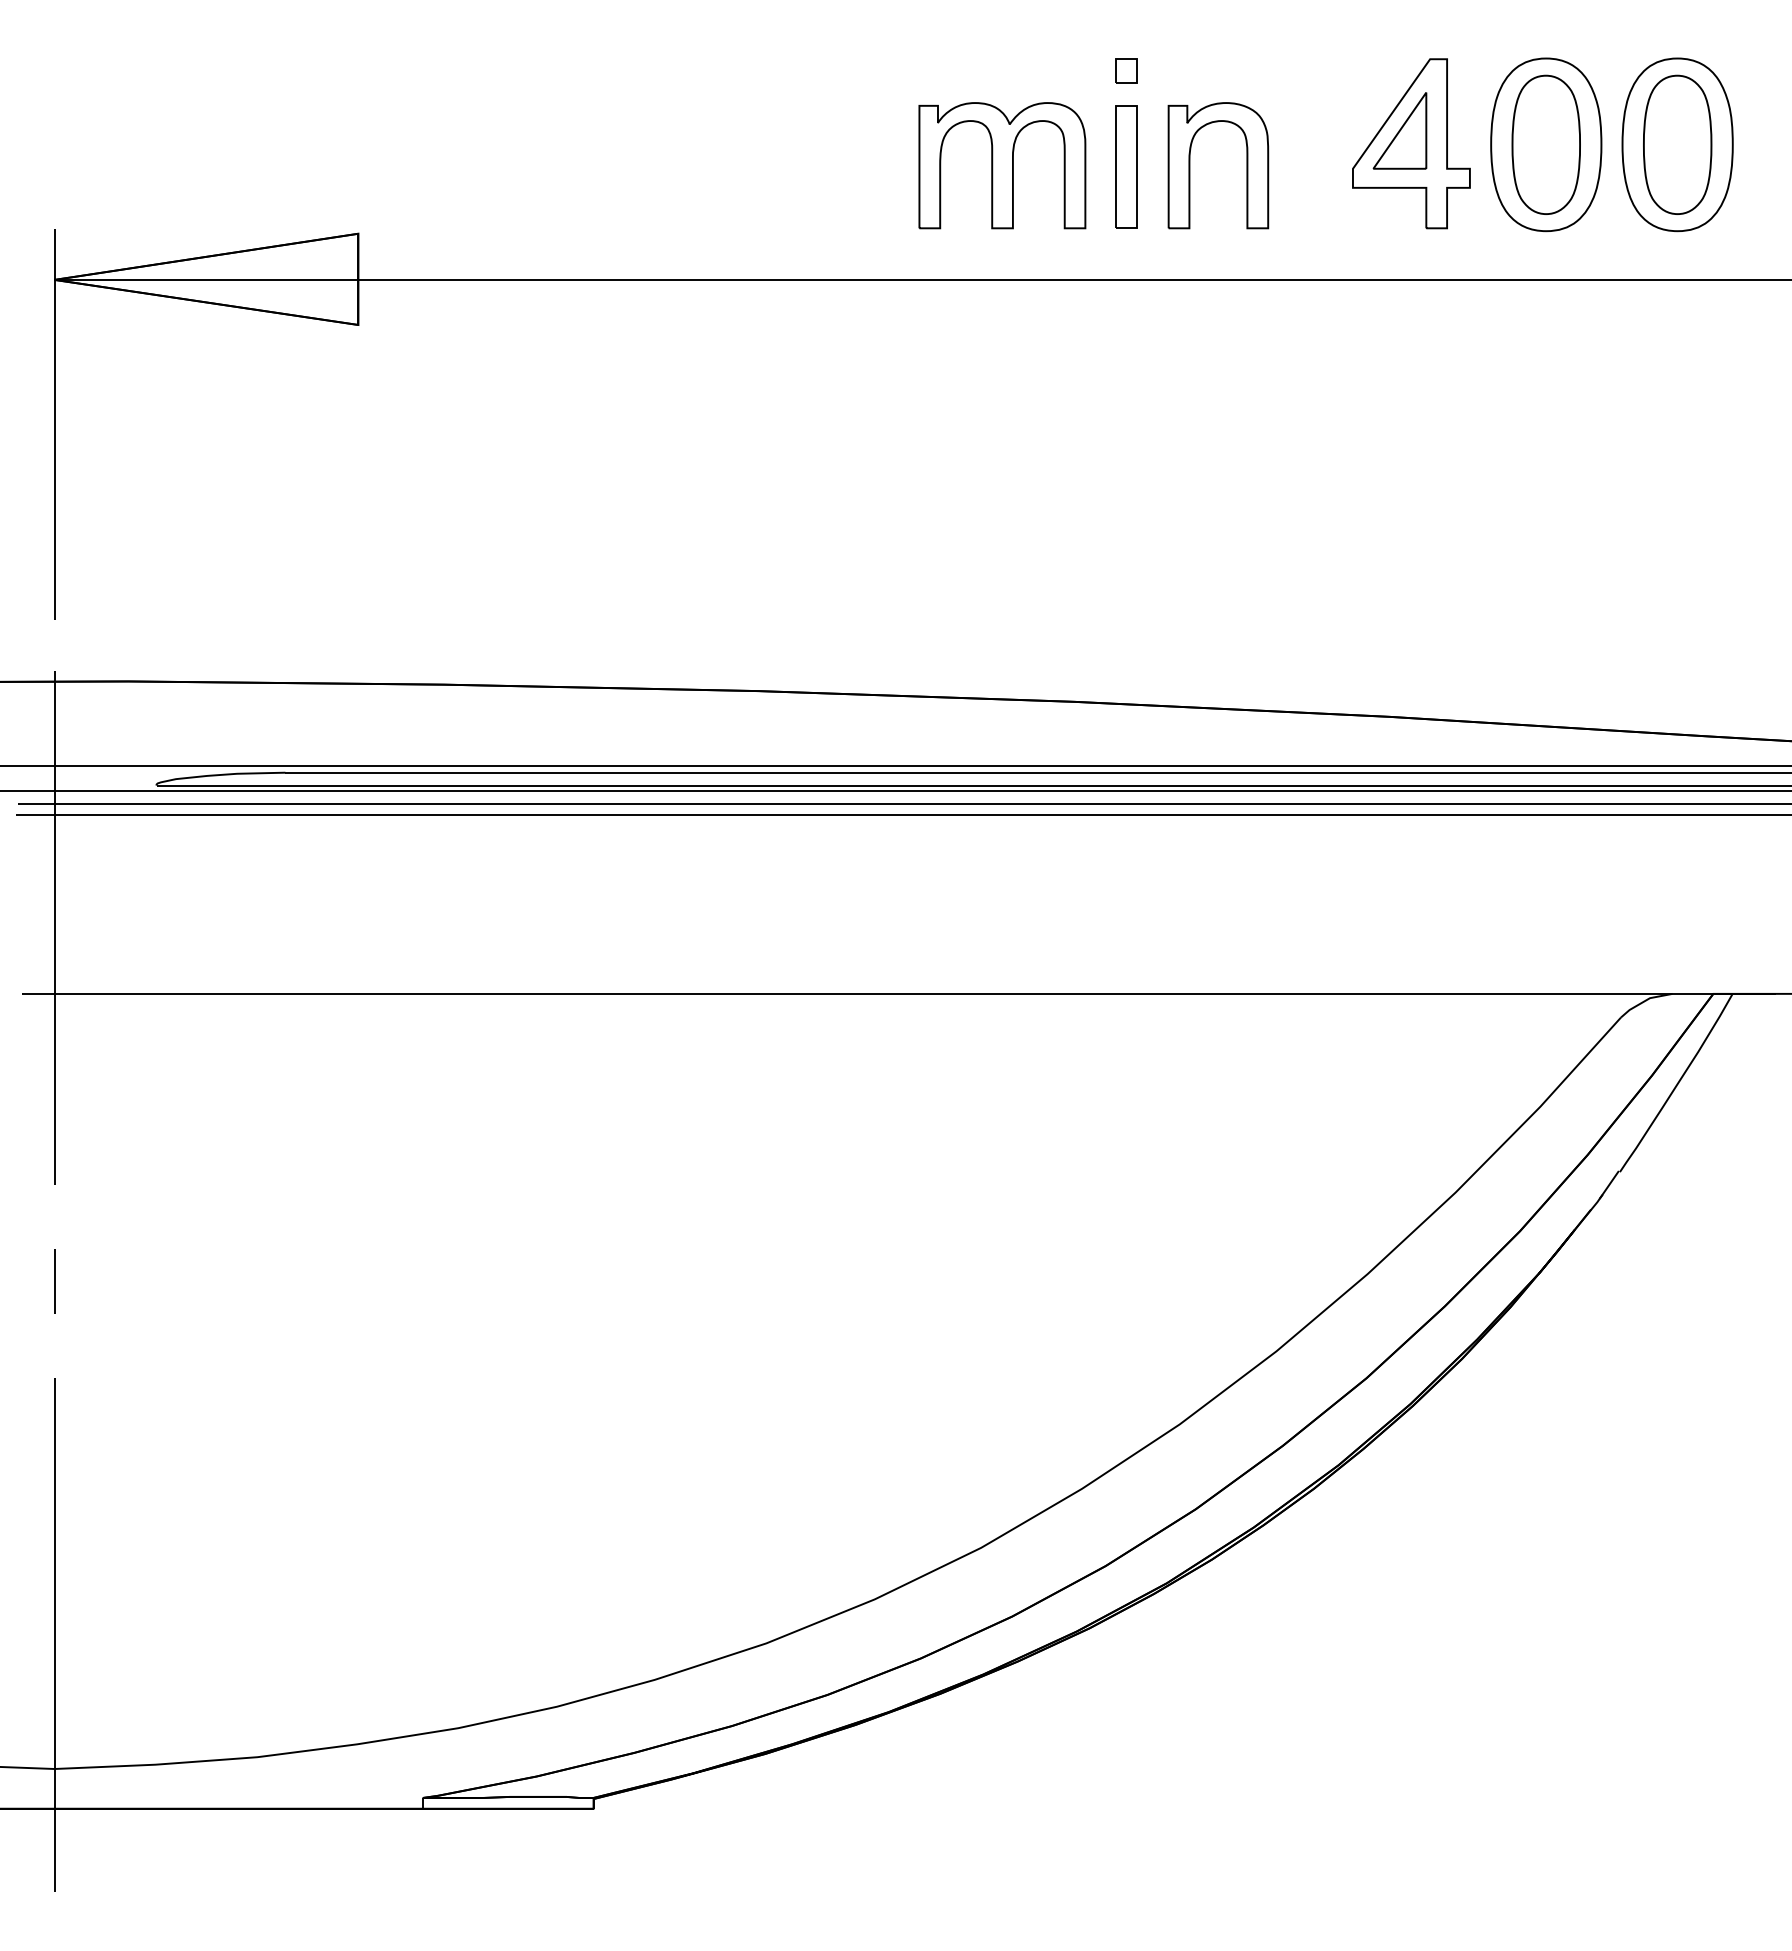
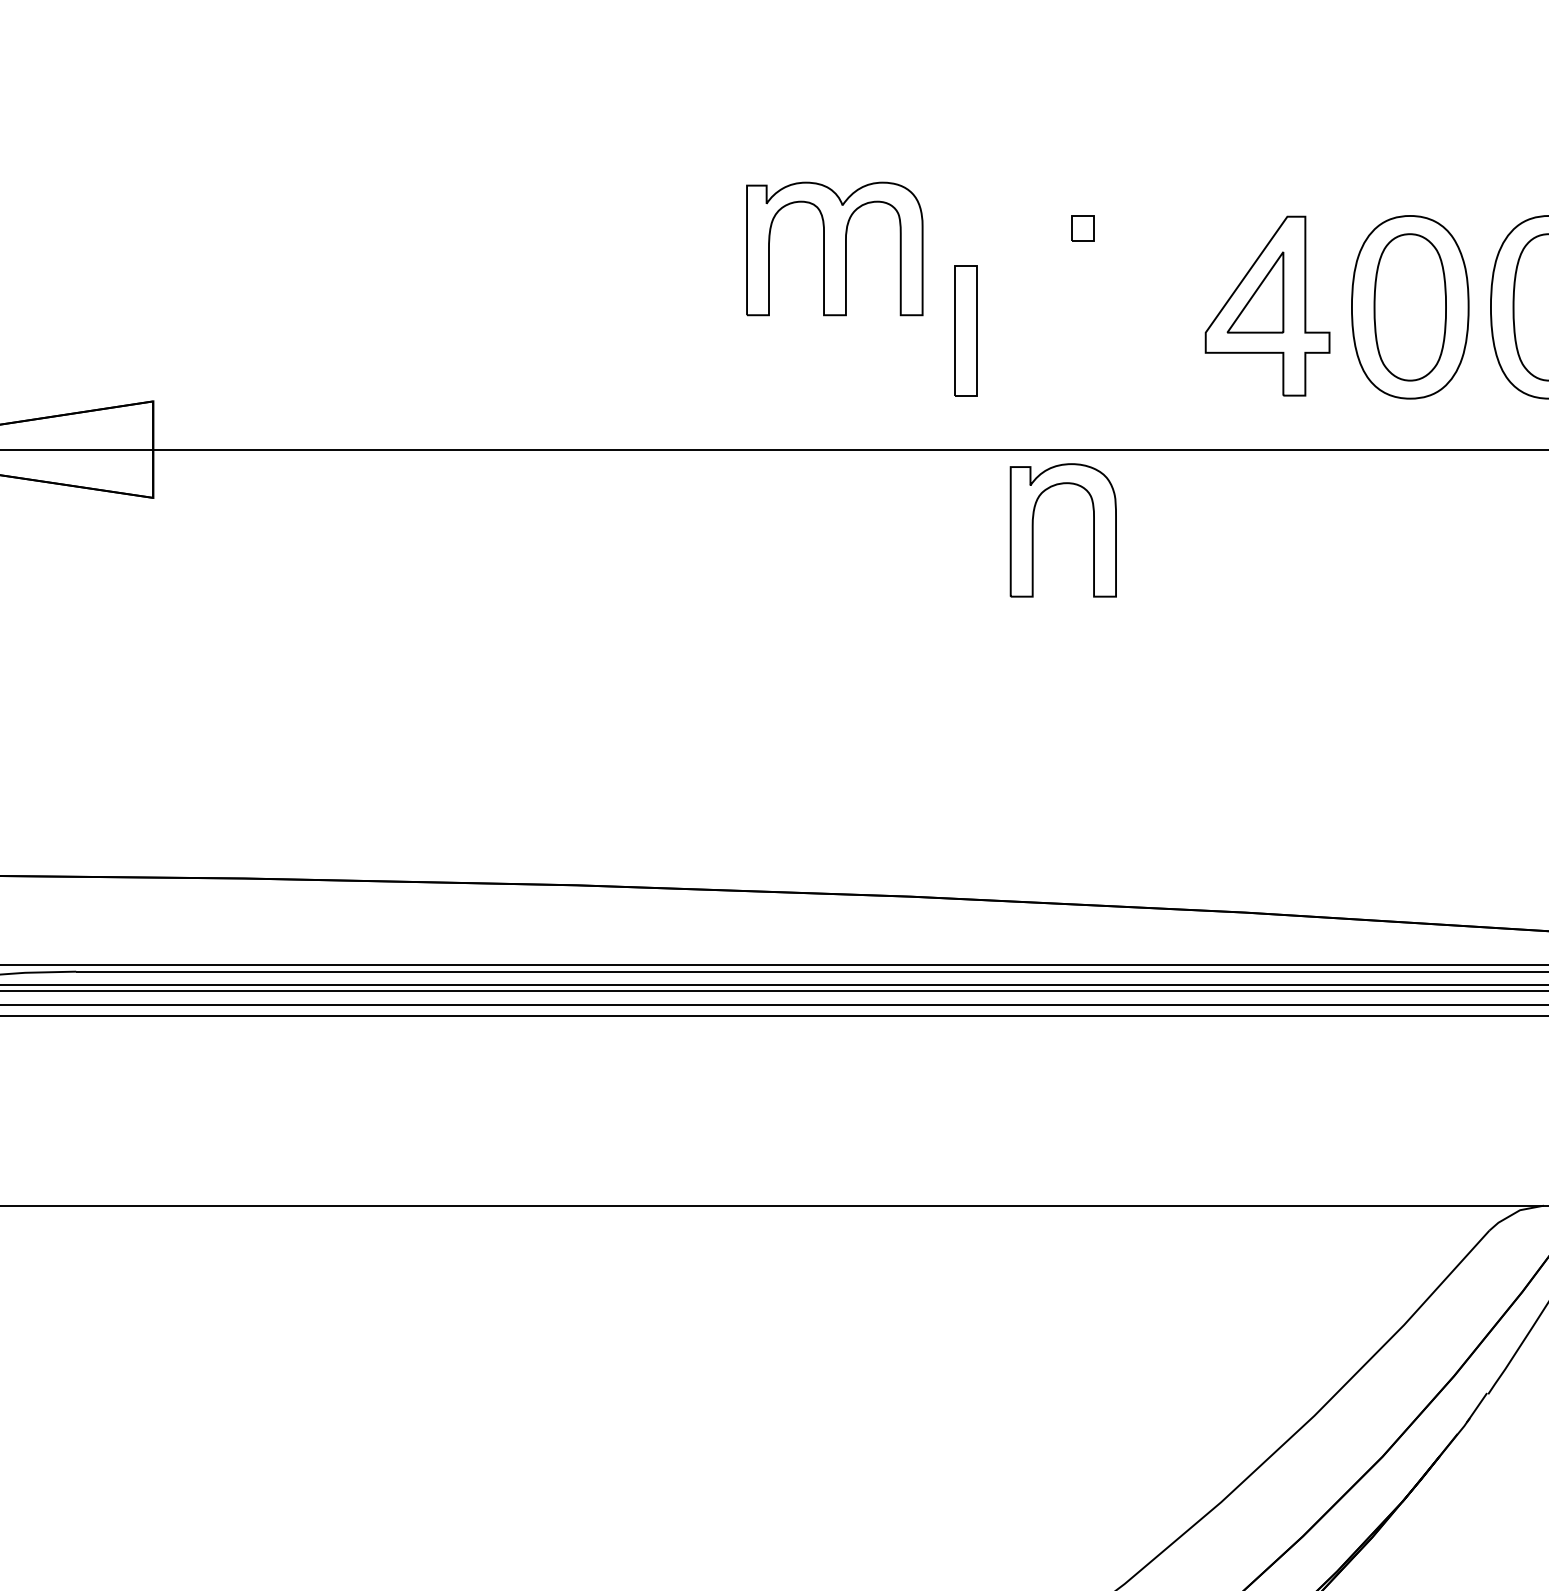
part: (1126, 70) -> (1082, 227), moved
part: (1002, 165) -> (834, 248), moved
part: (1190, 165) -> (1033, 530), moved

